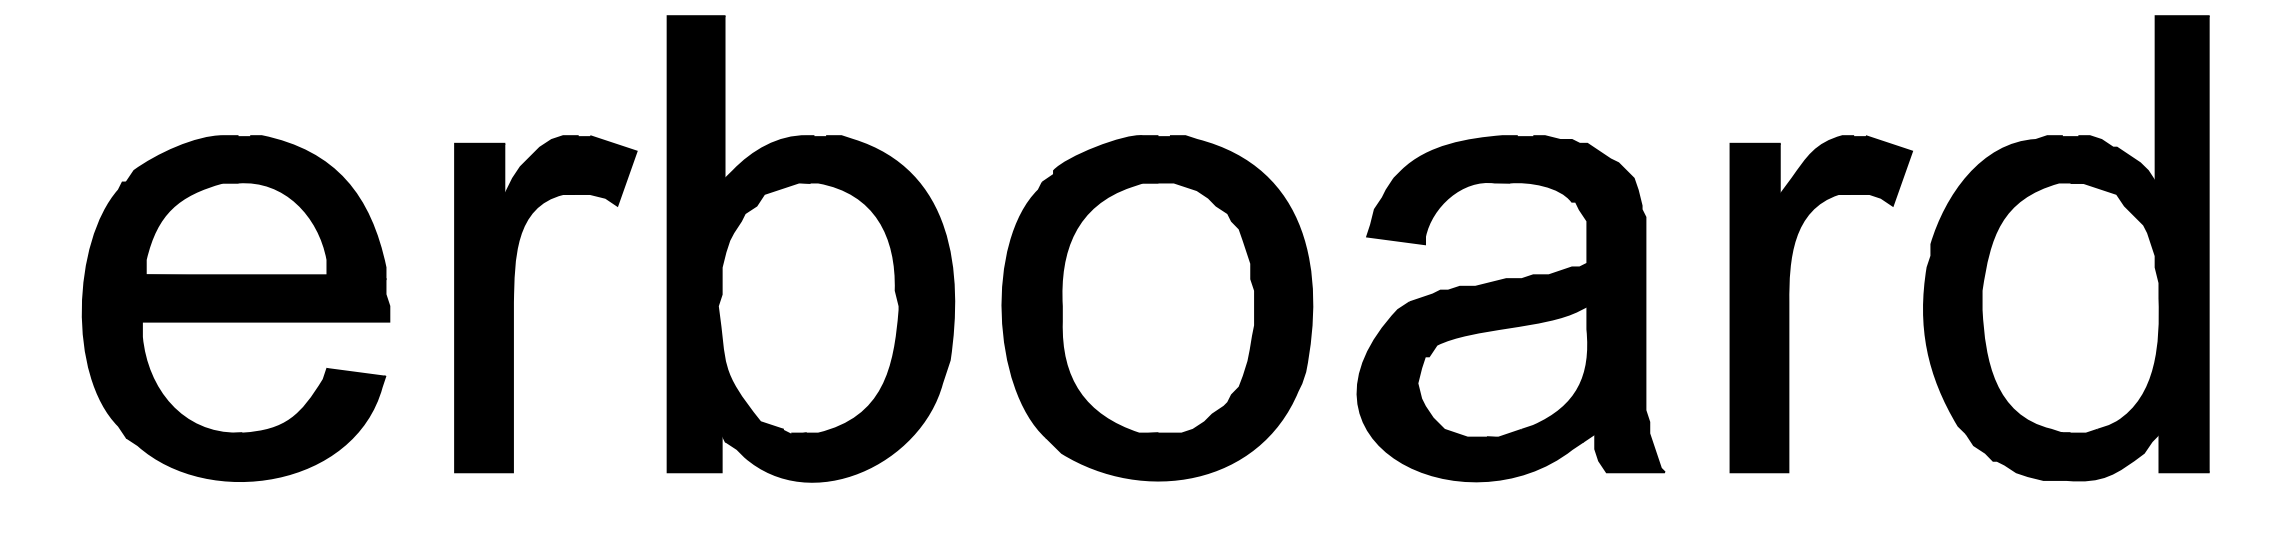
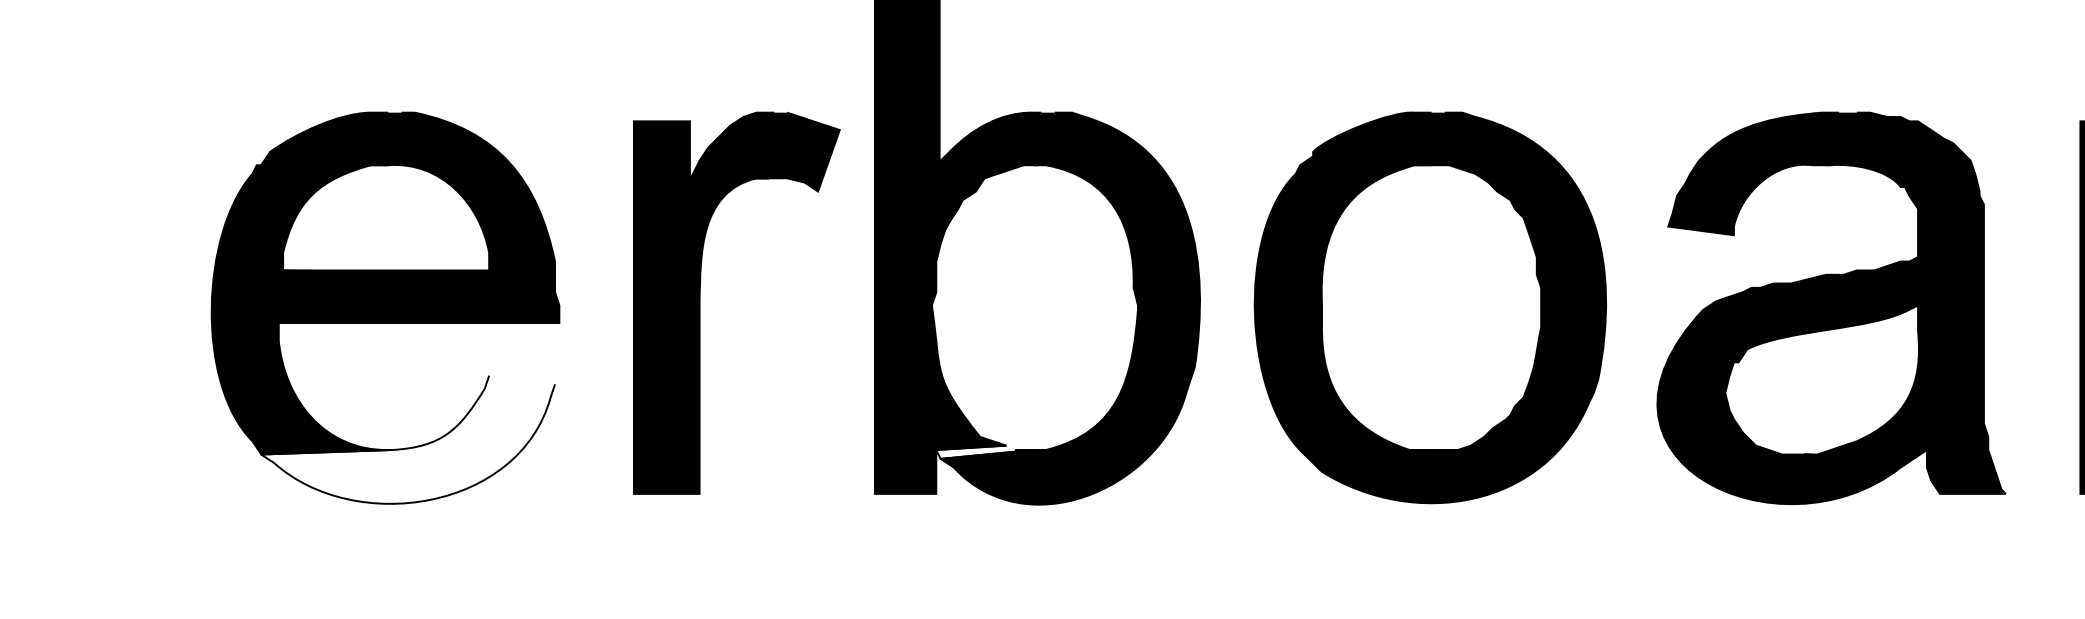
fill: (255, 424) -> (407, 439), removed
fill: (763, 435) -> (983, 452), removed

